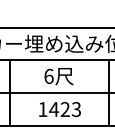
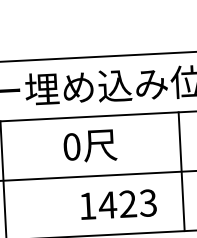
text: (48, 75) -> (70, 145), 6 -> 0
text: (59, 109) -> (117, 204), moved

